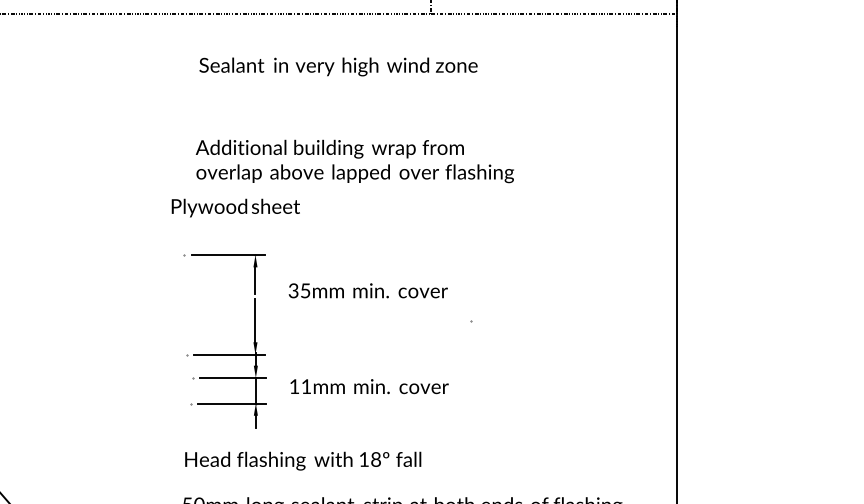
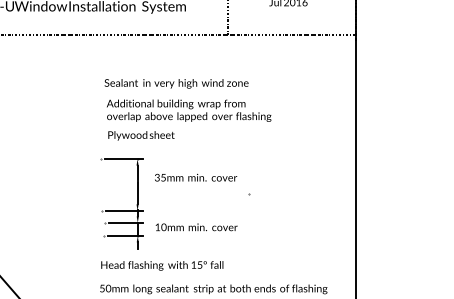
text: (338, 66) -> (176, 83), moved
text: (235, 207) -> (141, 135), moved
text: (305, 386) -> (163, 227), 11mm -> 10mm
text: (375, 458) -> (199, 264), 18º -> 15º

